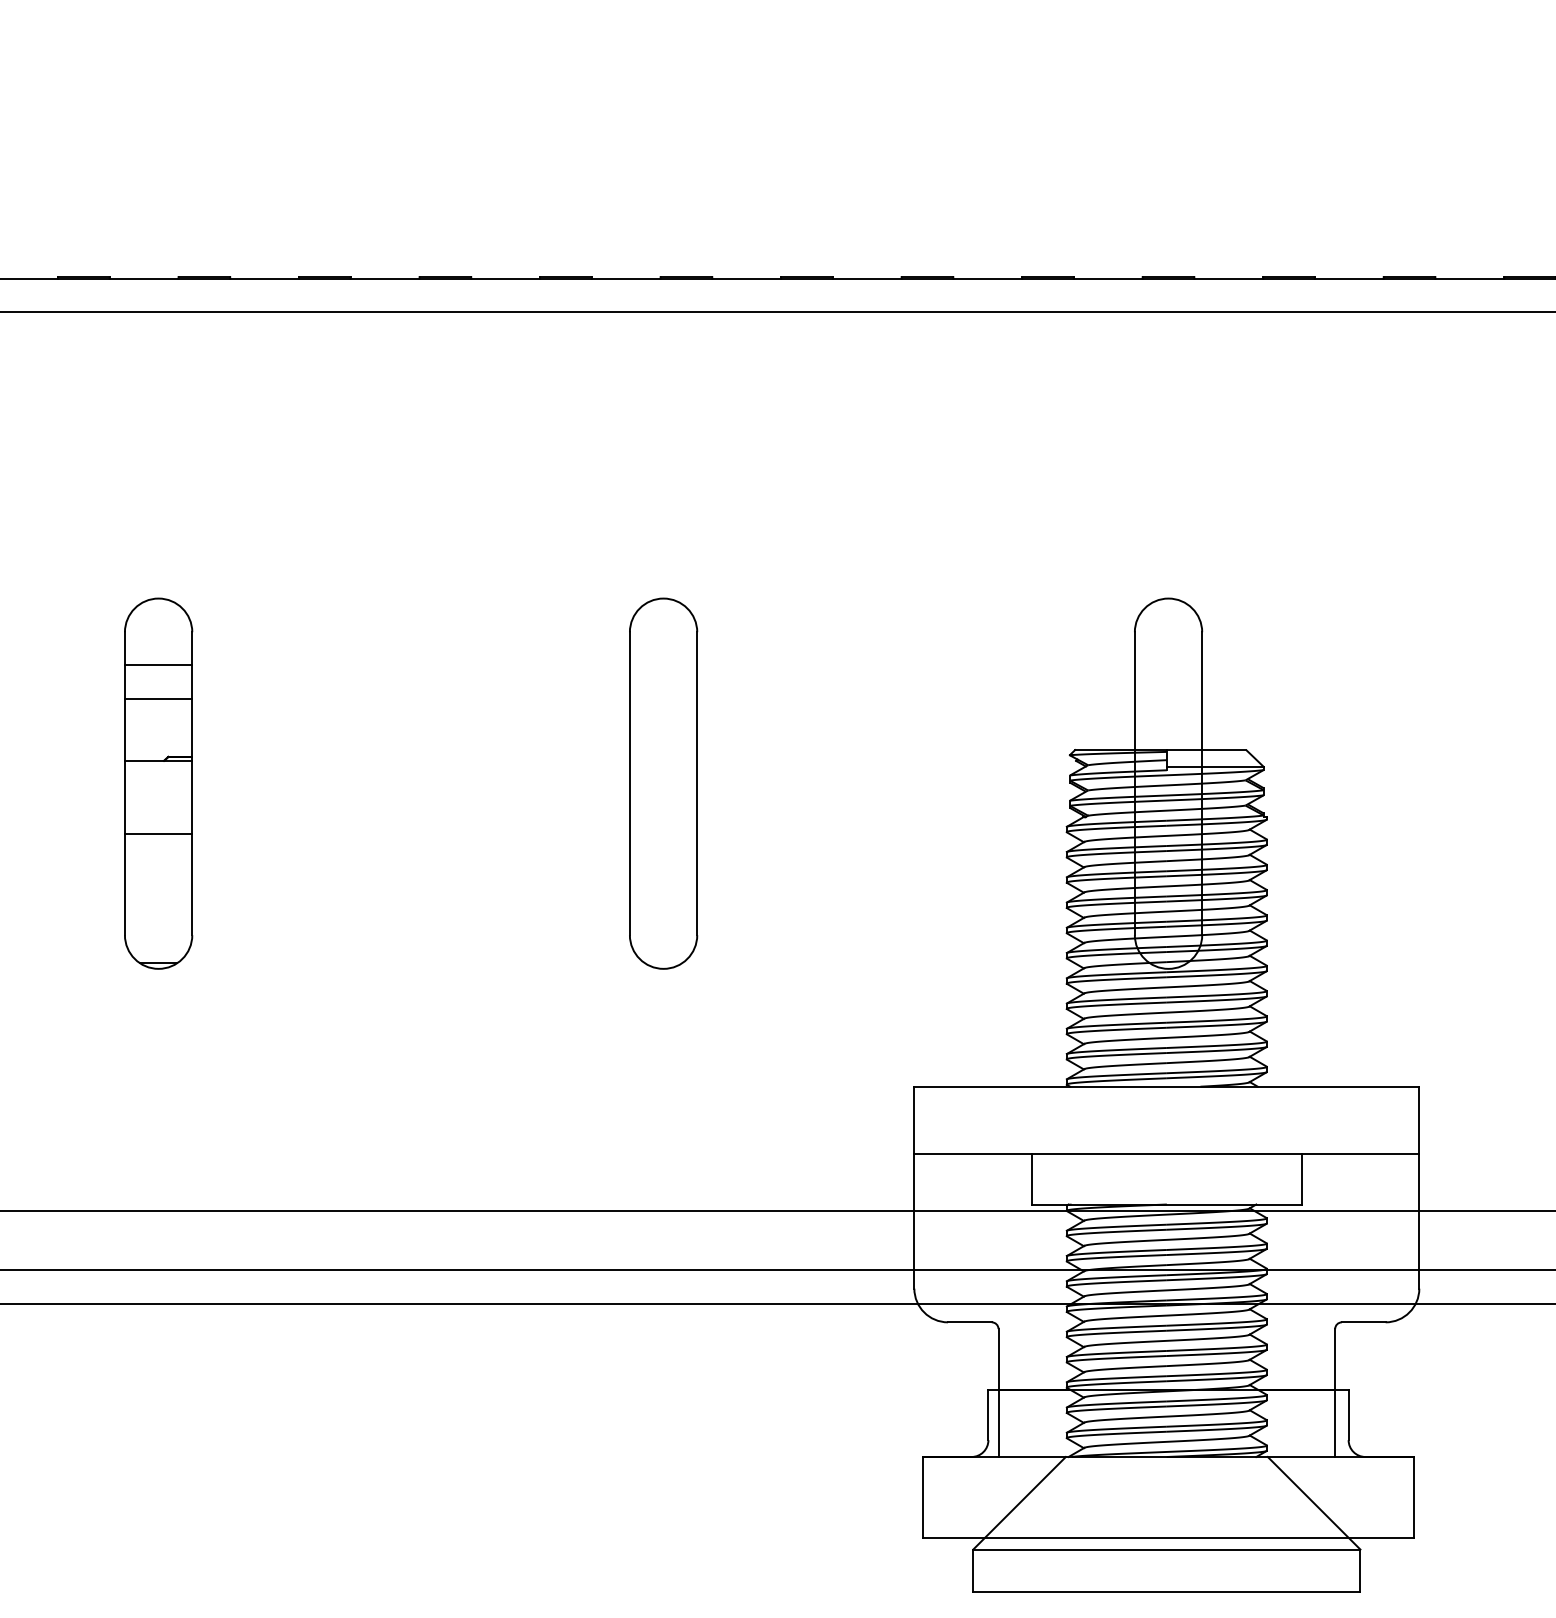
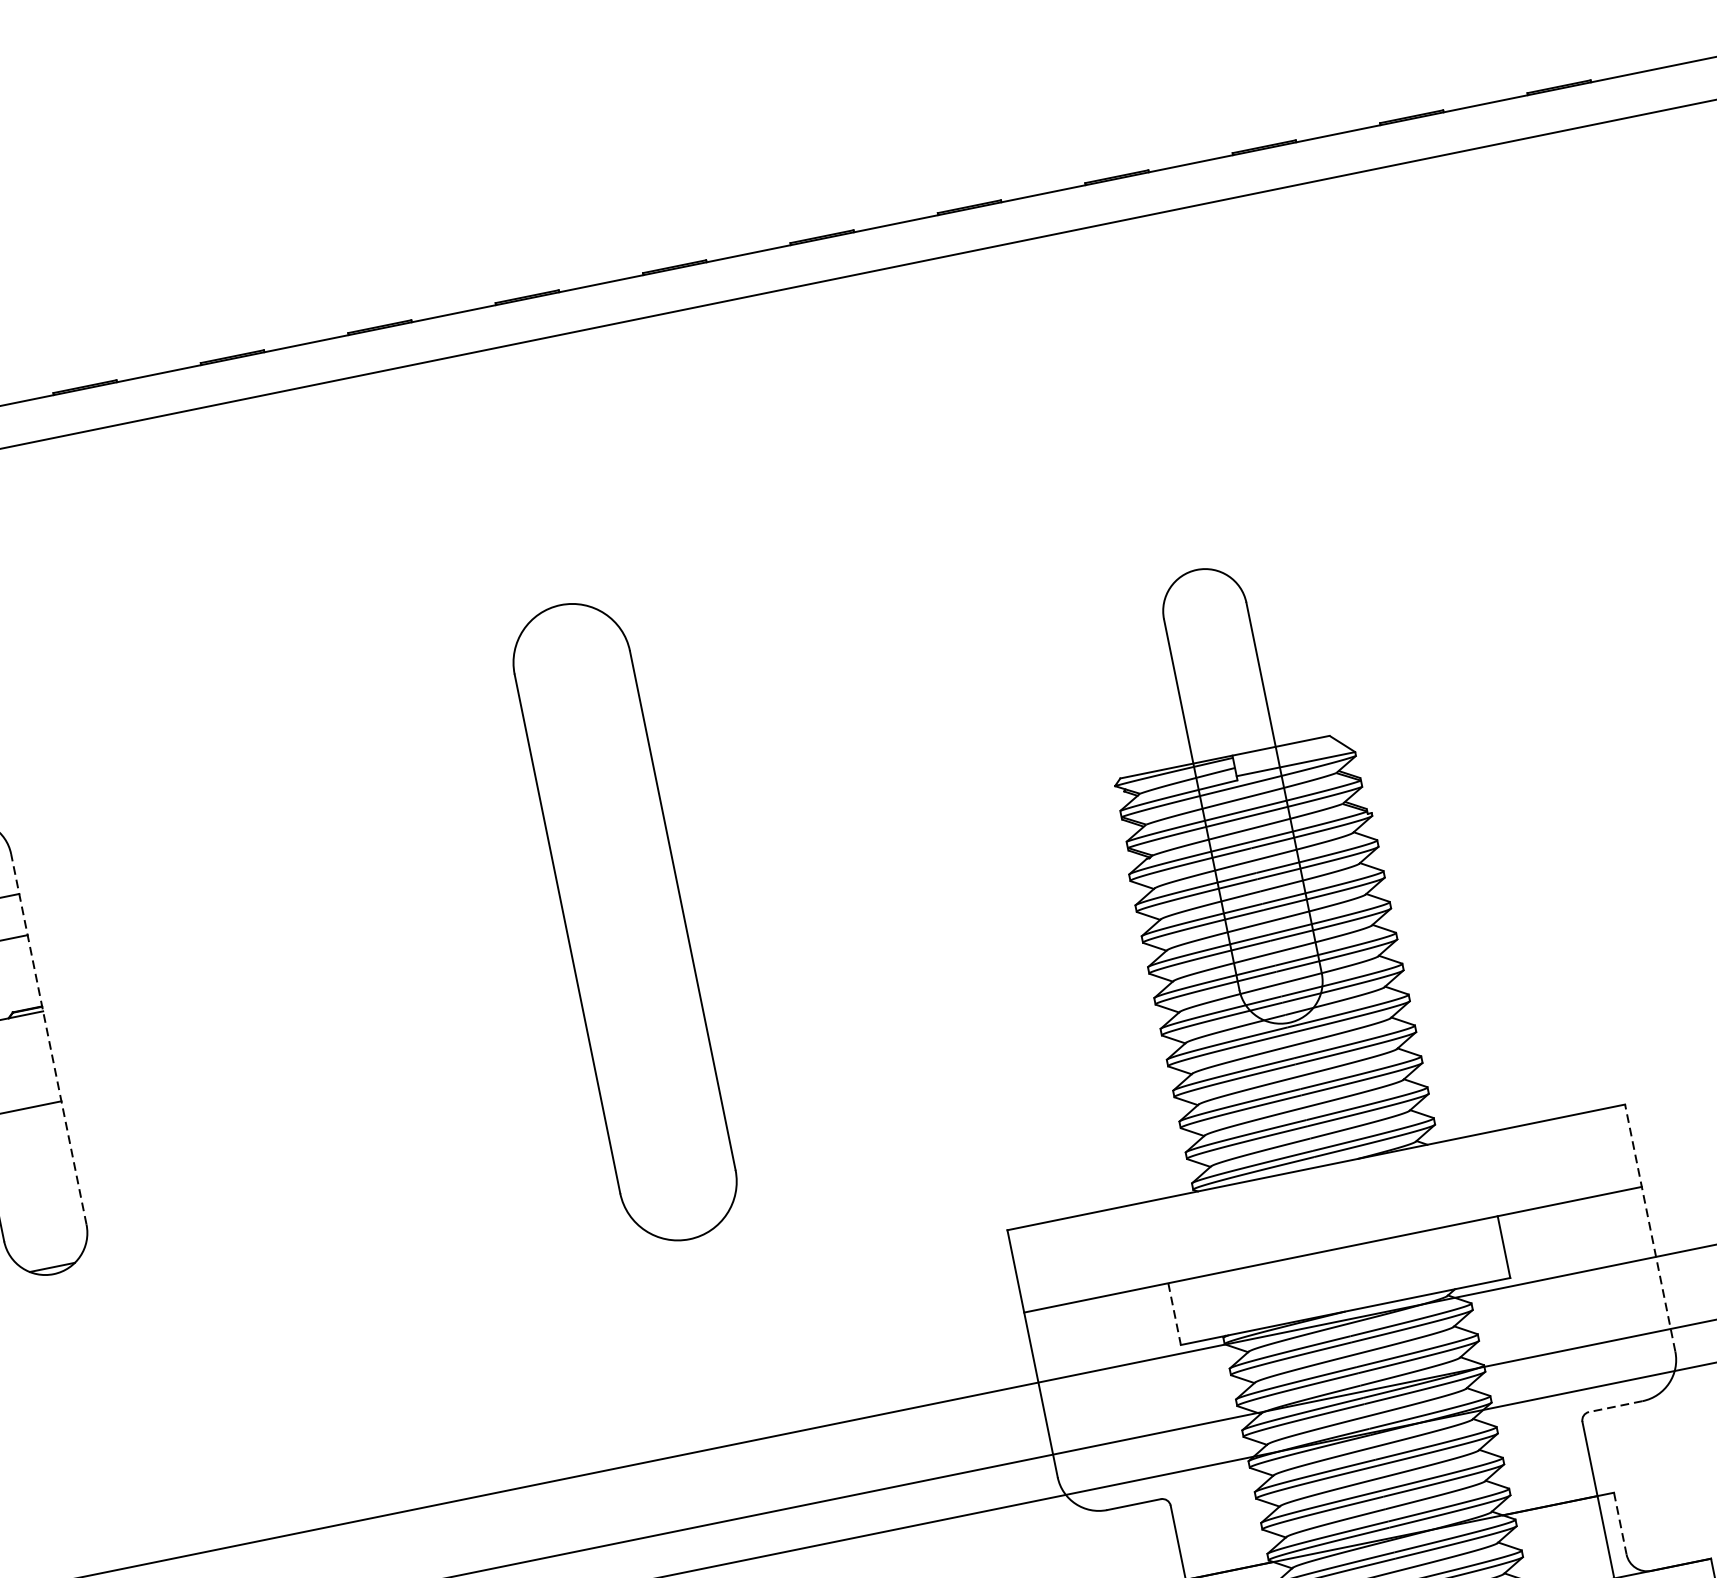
line: (192, 783) -> (49, 1039), solid -> dashed
part: (663, 783) -> (625, 921), size x1.4
line: (1032, 1179) -> (1175, 1314), solid -> dashed
line: (1419, 1187) -> (1650, 1227), solid -> dashed
line: (1363, 1322) -> (1615, 1406), solid -> dashed
line: (1348, 1415) -> (1620, 1524), solid -> dashed

